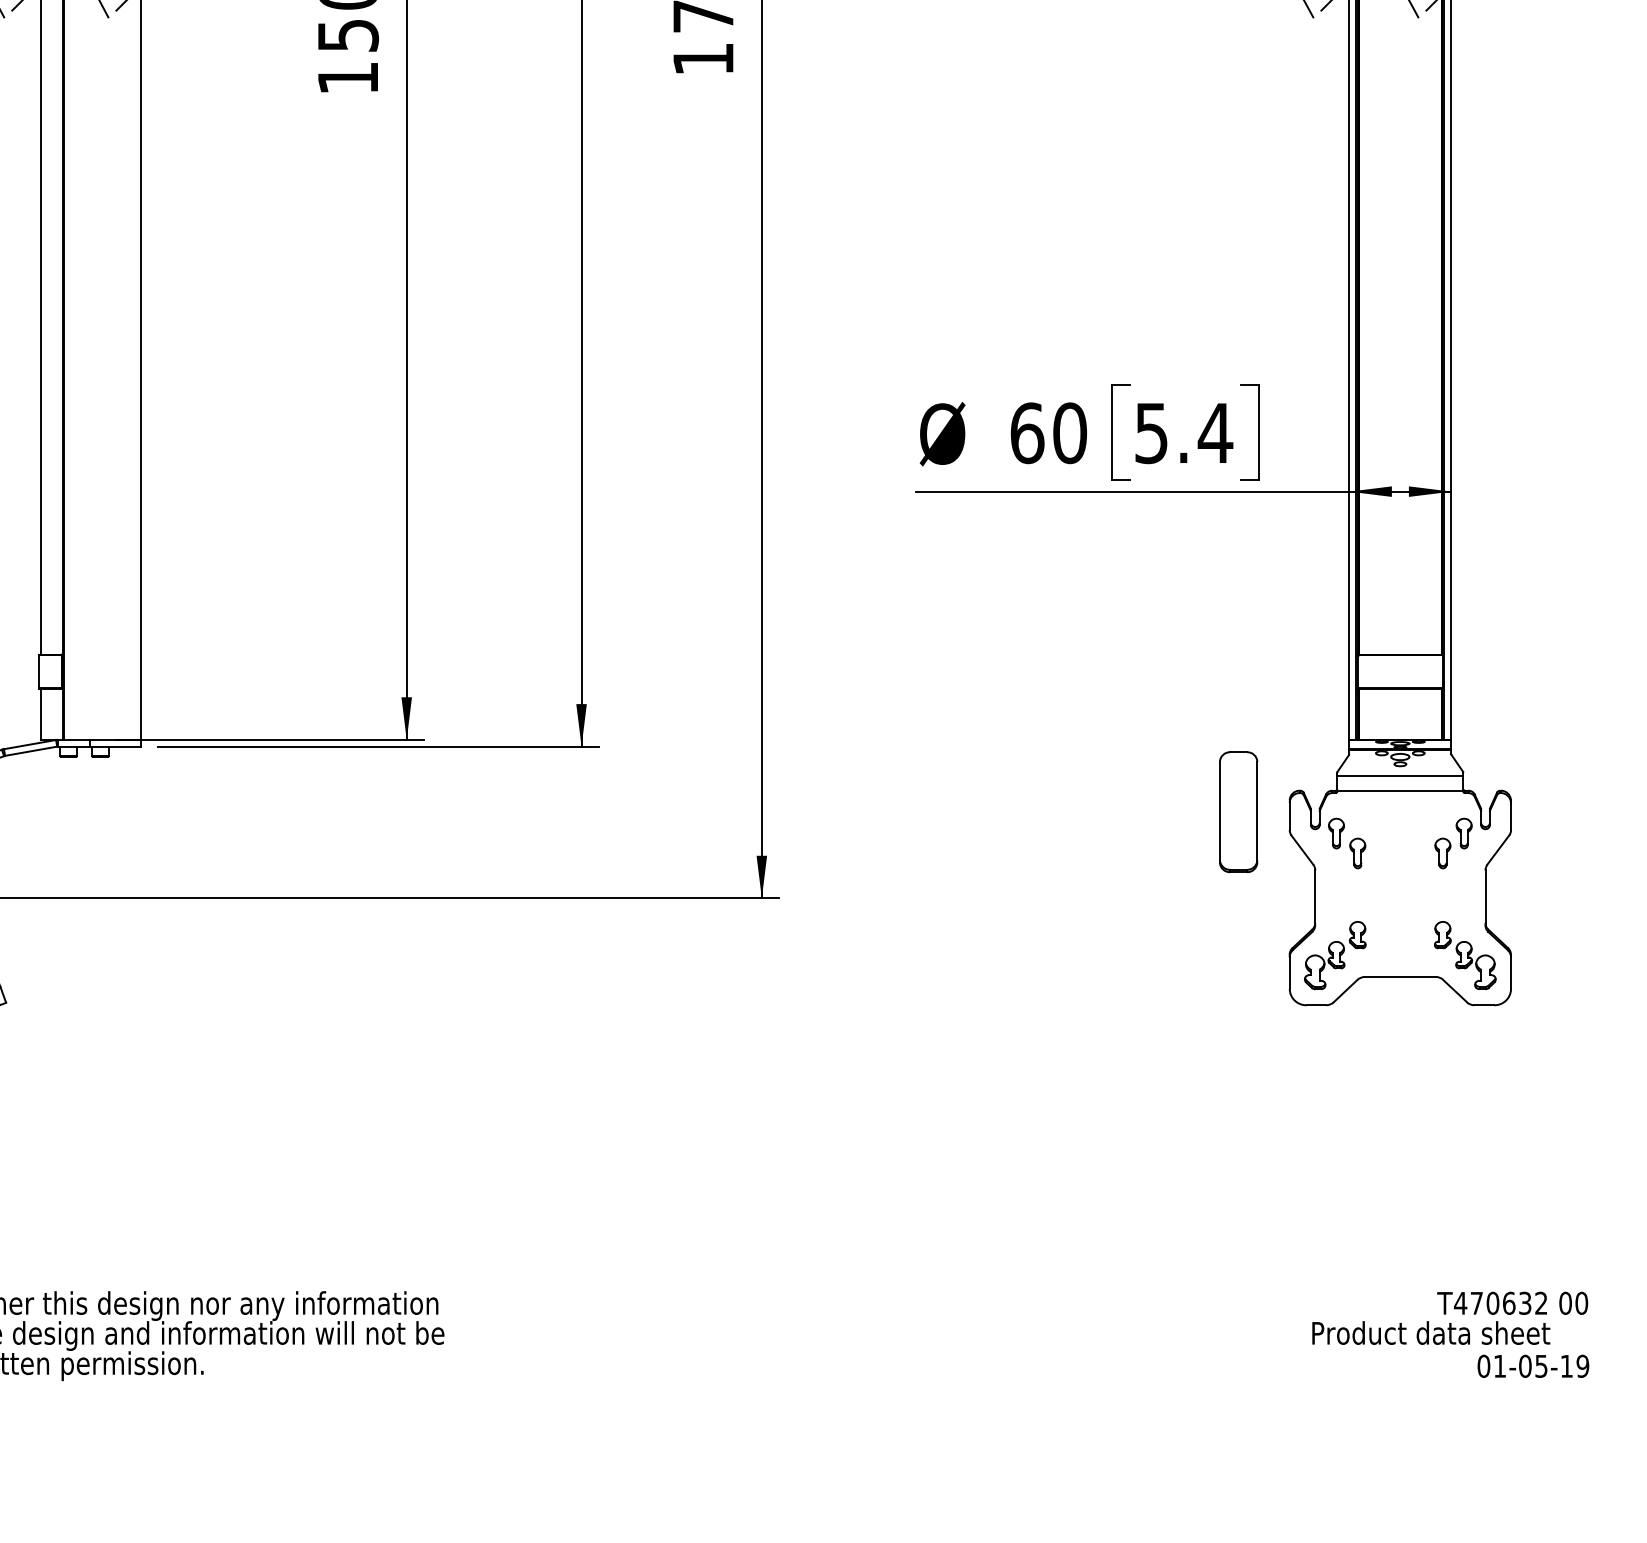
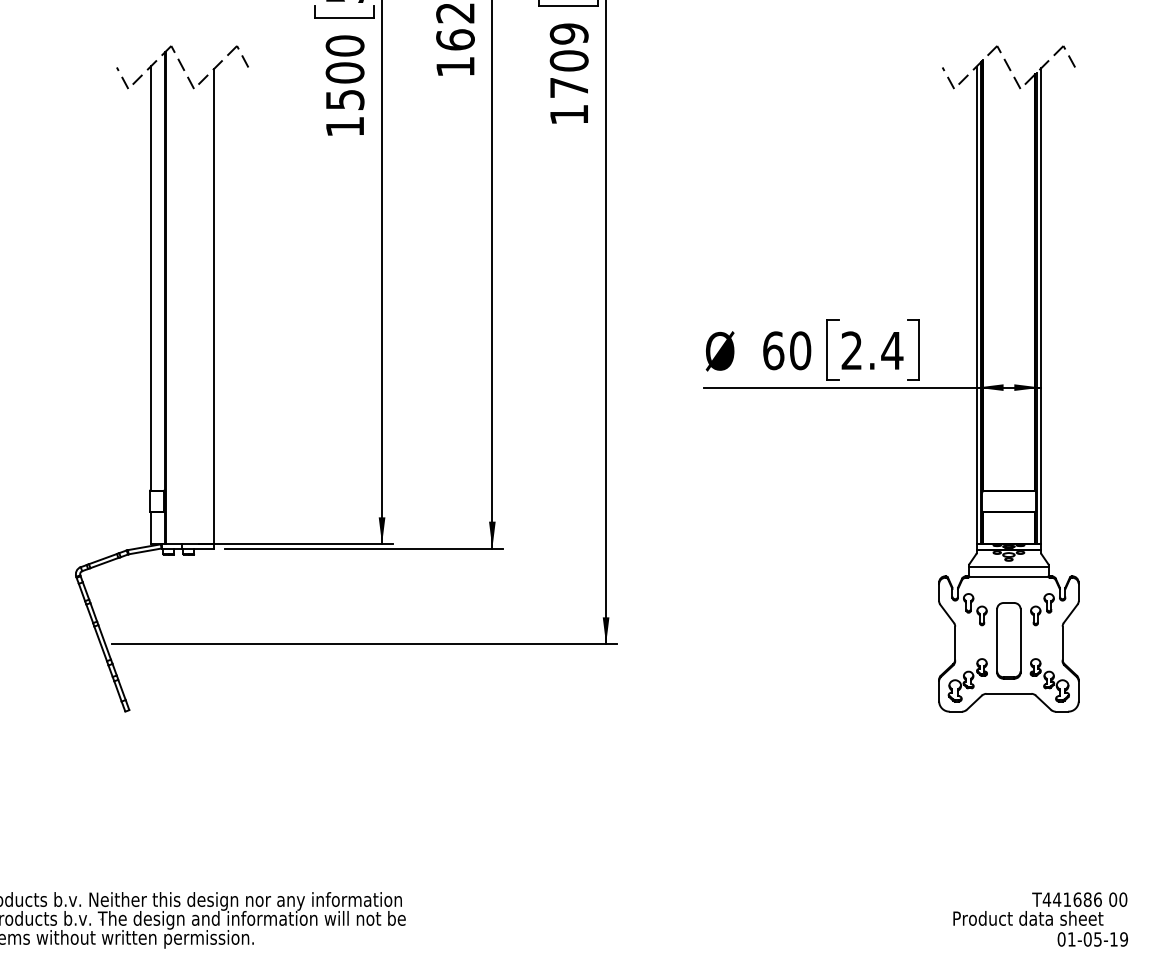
text: (1150, 432) -> (851, 350), 5.4 -> 2.4
part: (1238, 811) -> (1008, 640), moved
text: (1507, 1302) -> (1076, 899), T470632 -> T441686

